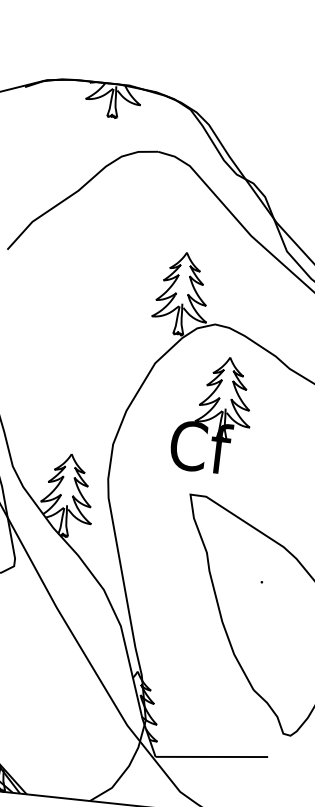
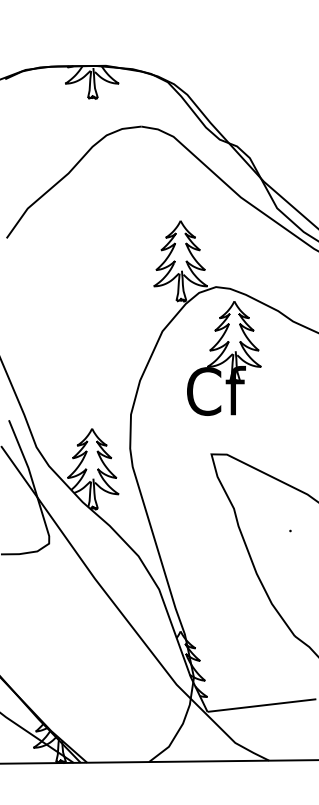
part: (213, 414) -> (224, 358), moved

